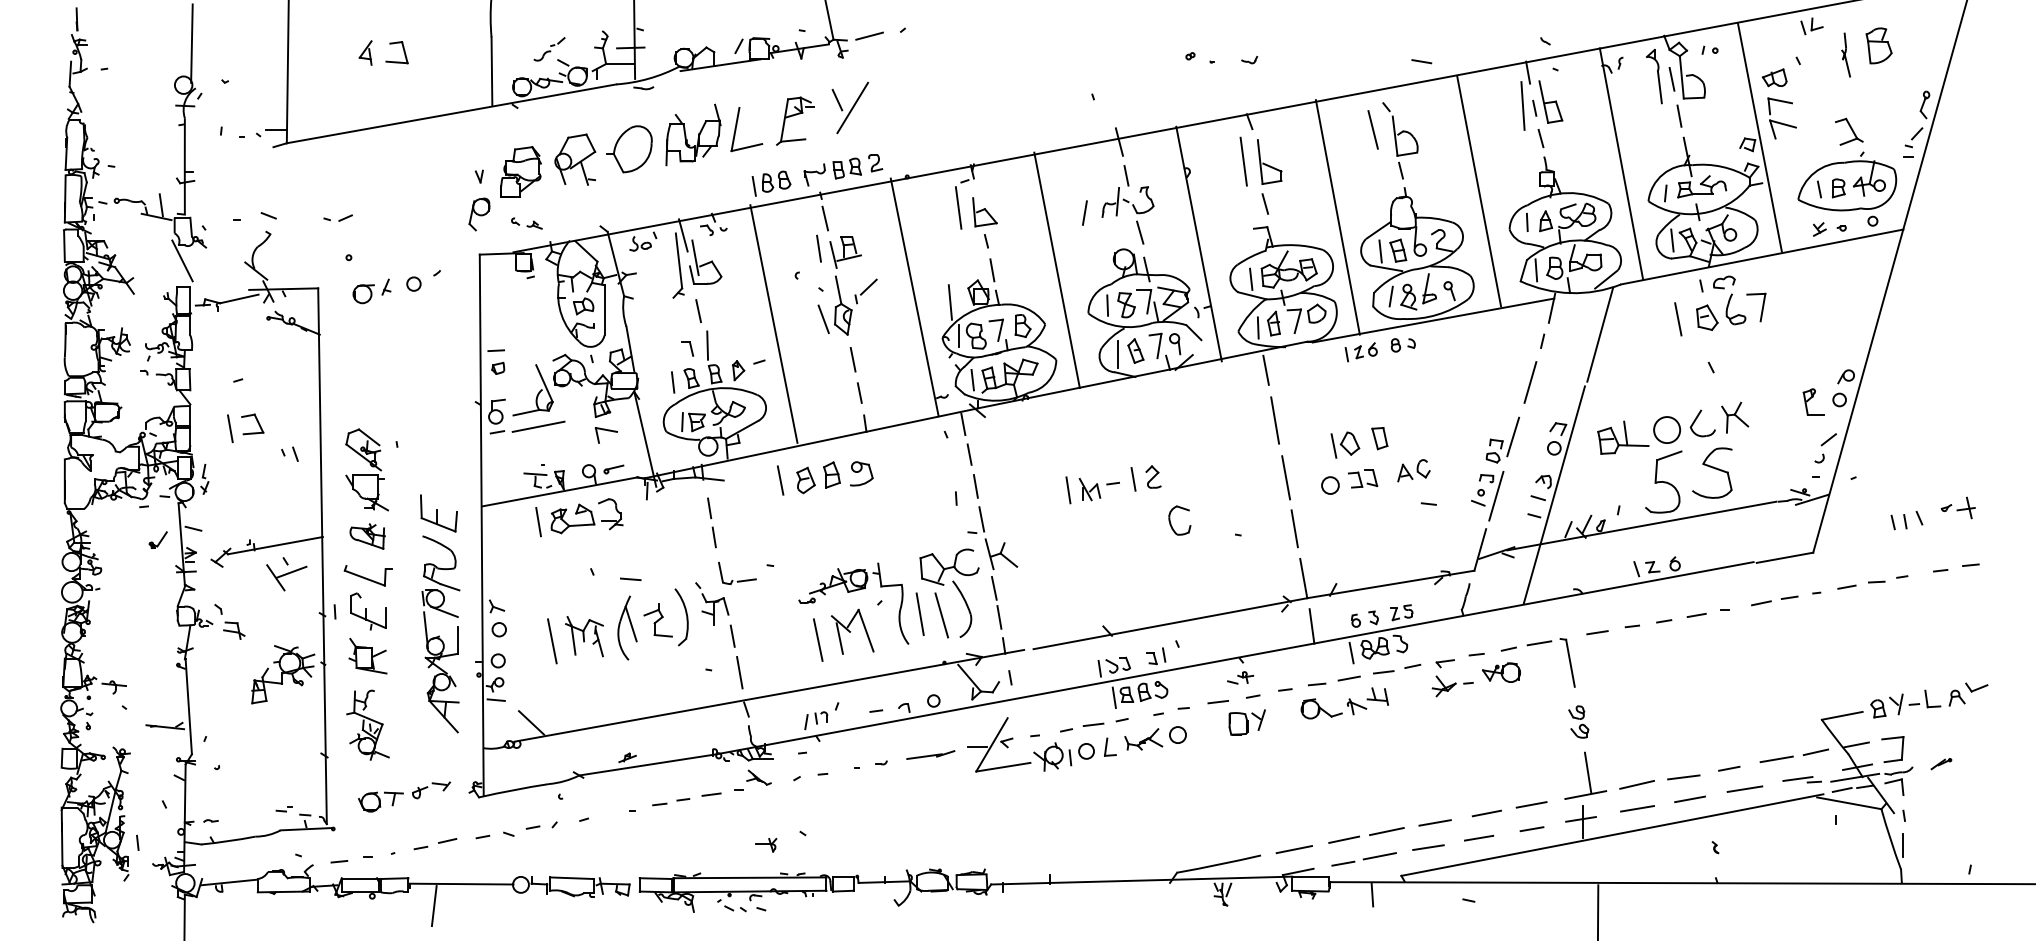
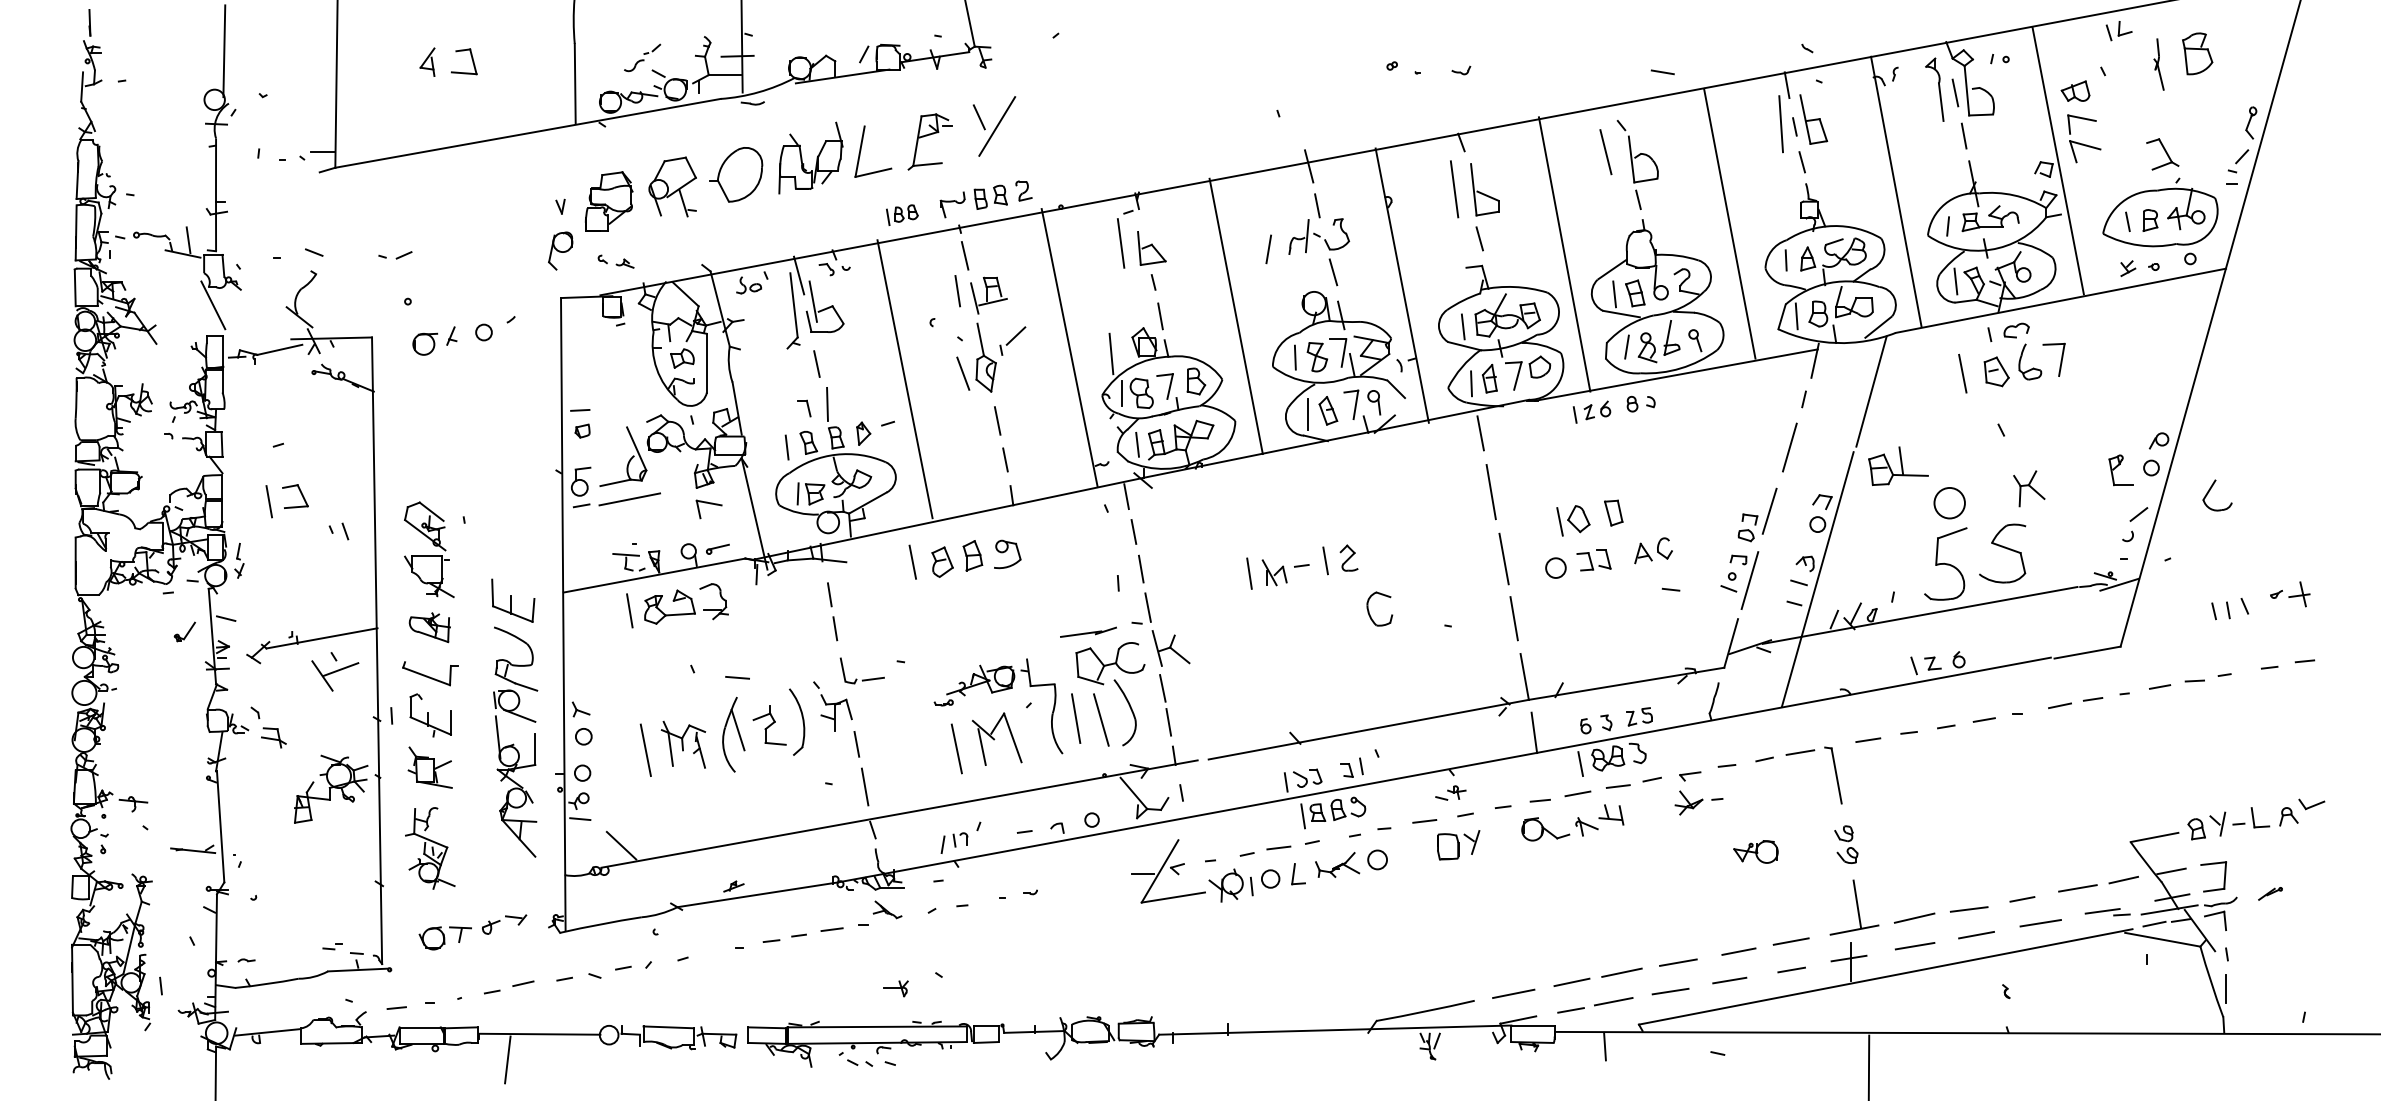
line: (869, 36) -> (1016, 42), removed
part: (771, 184) -> (902, 215), size x0.7
part: (1696, 420) -> (2209, 492), moved
part: (1623, 437) -> (1898, 465), moved
part: (1501, 672) -> (1755, 851), moved
part: (930, 754) -> (1088, 631), moved

